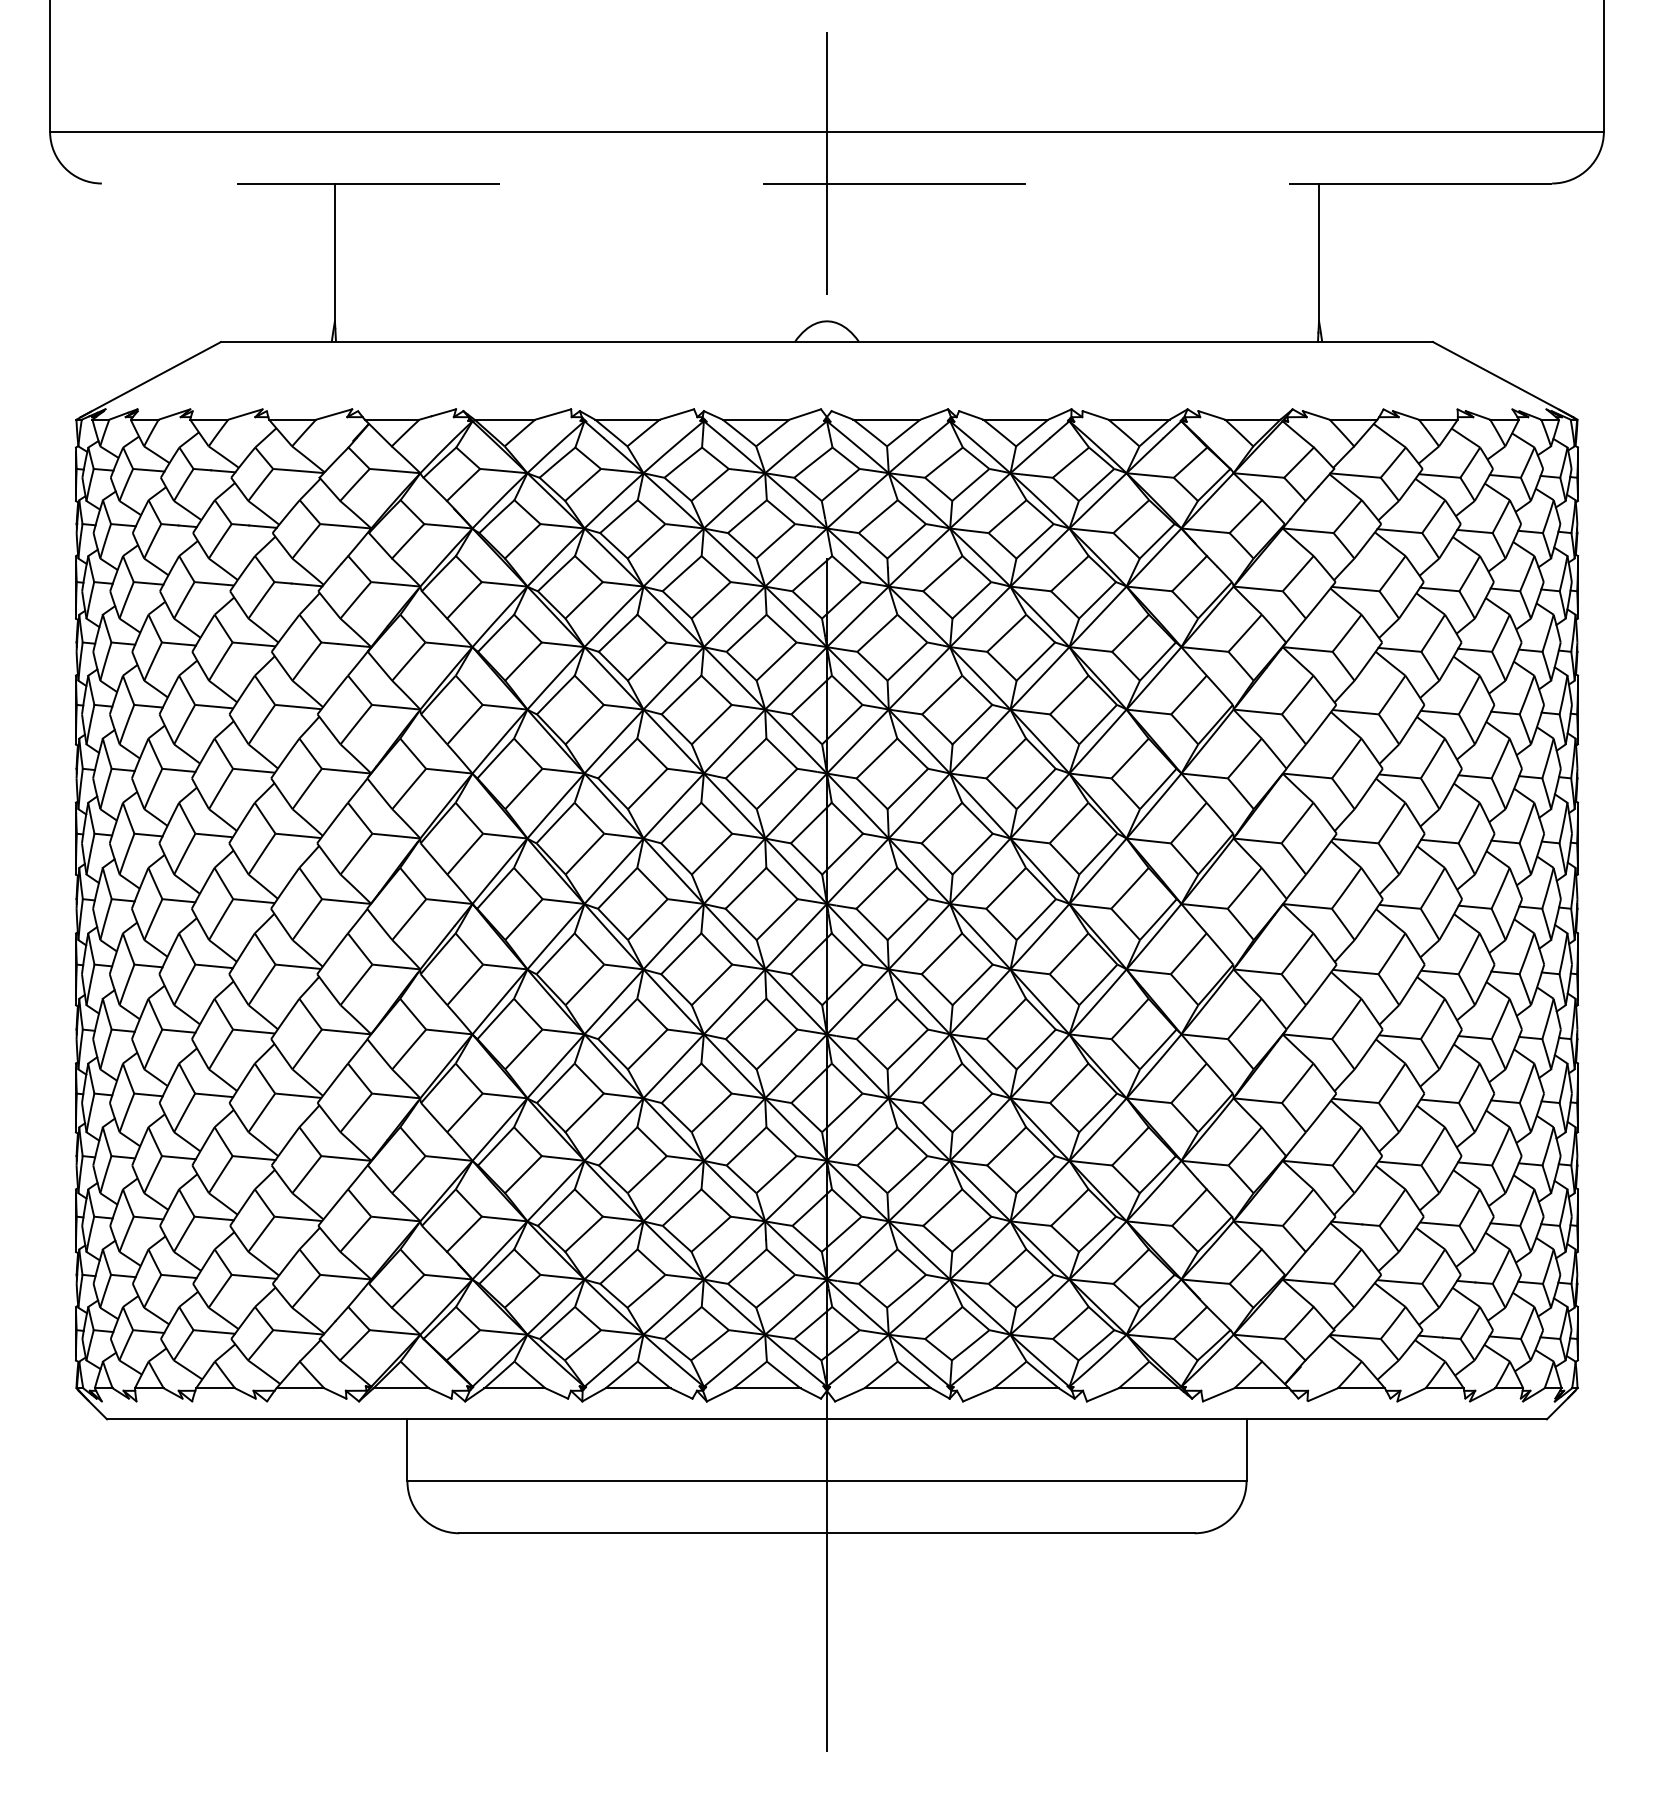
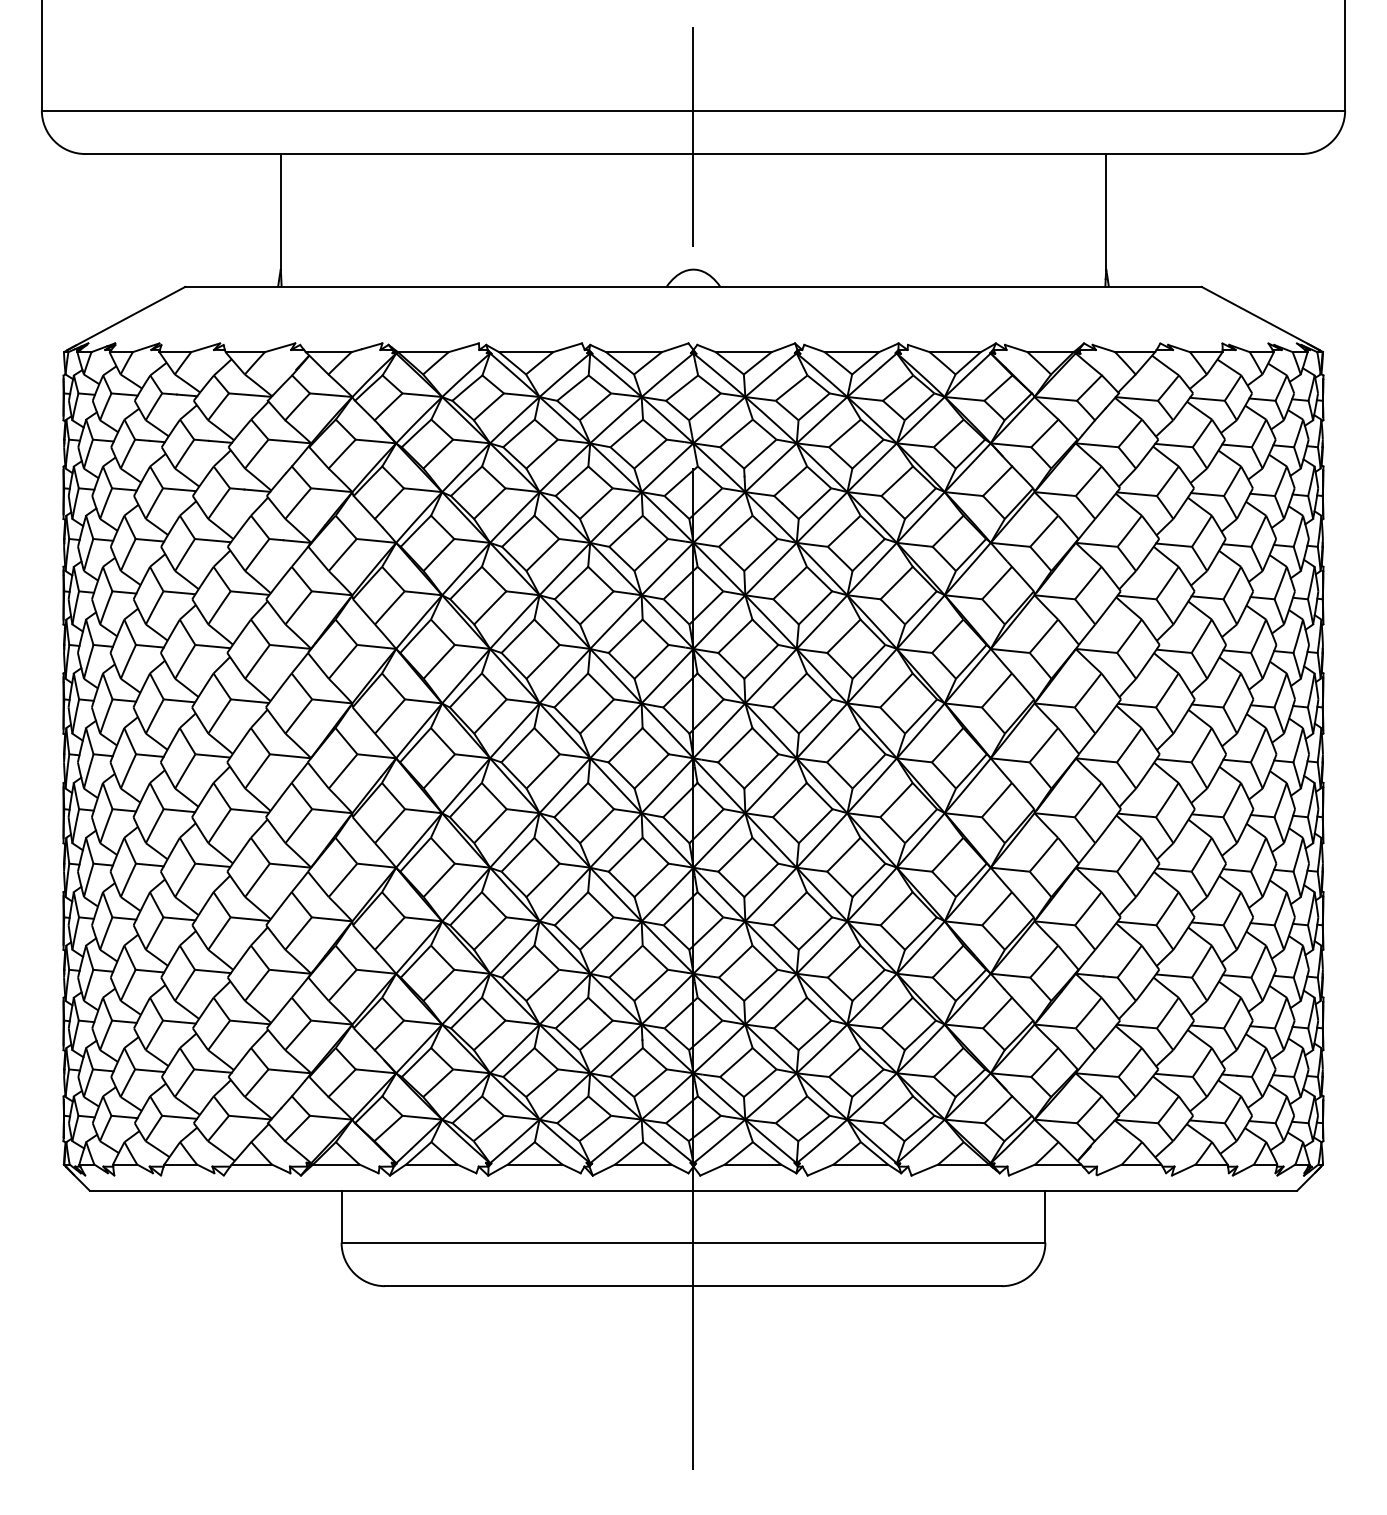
line: (827, 184) -> (693, 154), dashed -> solid

